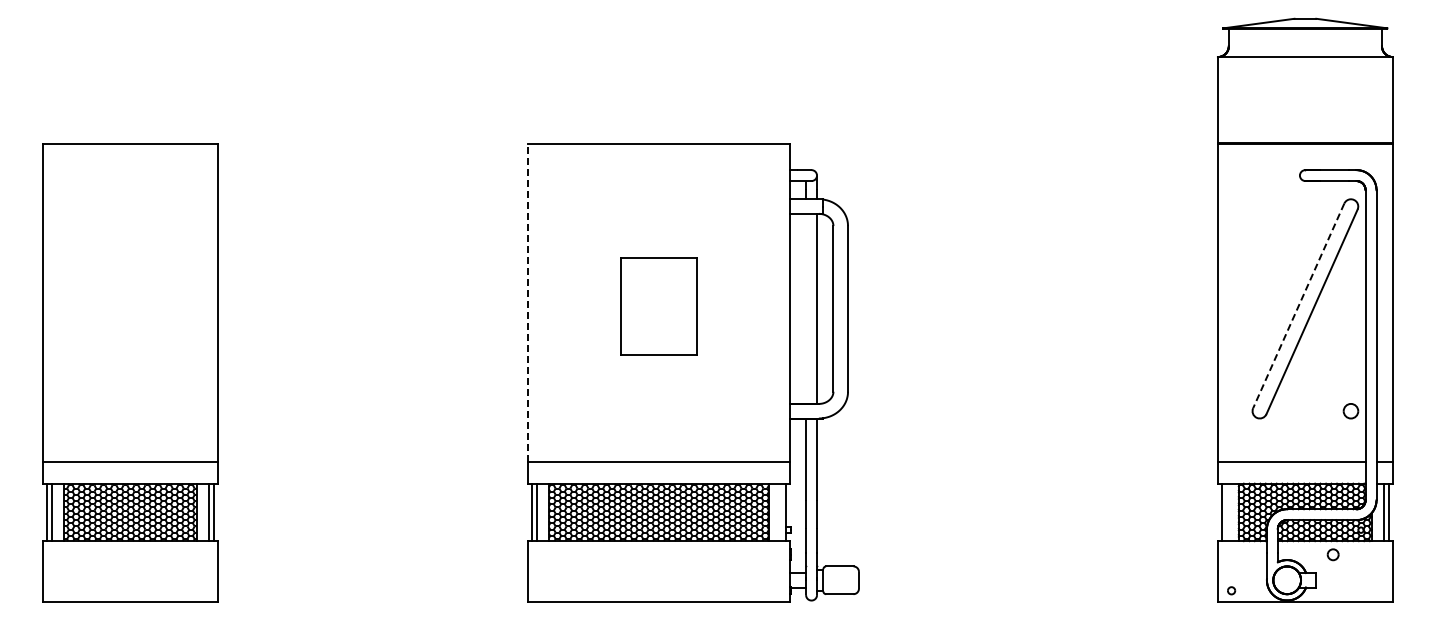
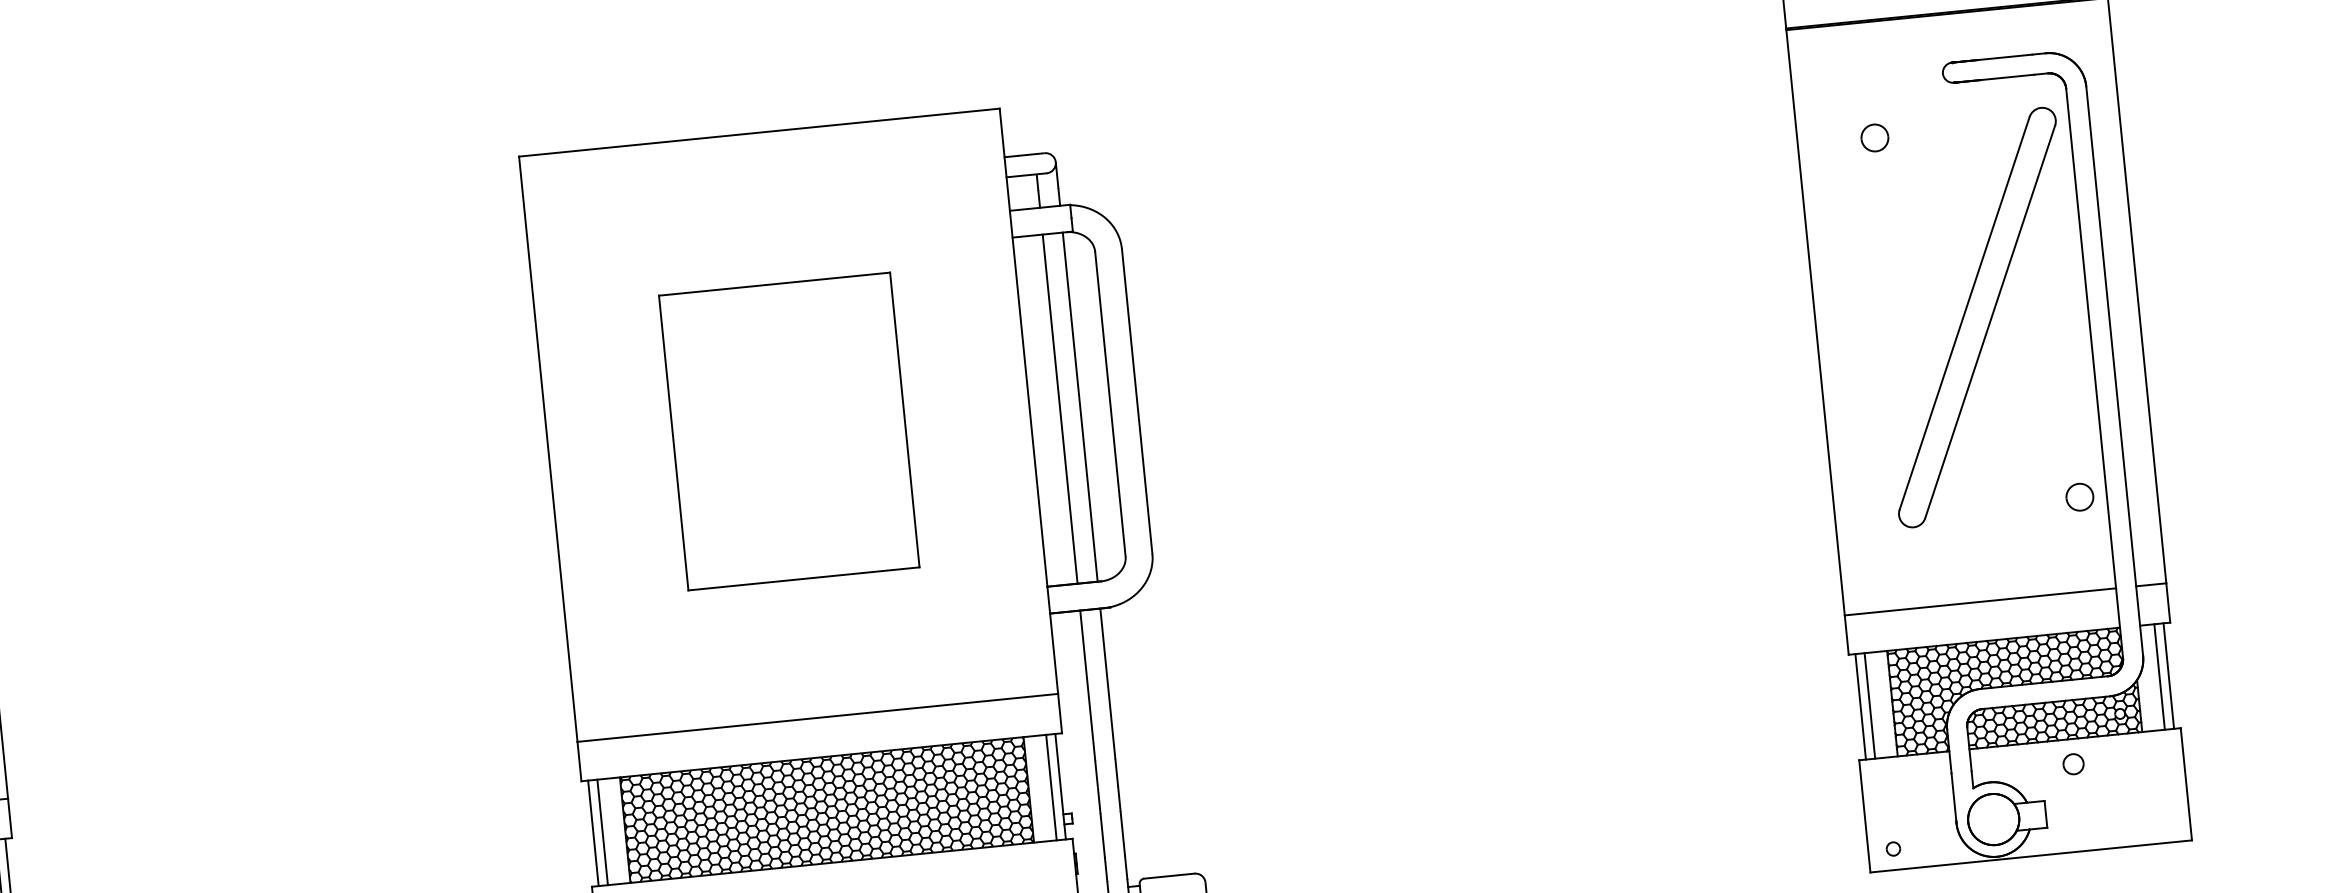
part: (1259, 206) -> (1874, 137), added
line: (528, 302) -> (549, 448), dashed -> solid
part: (658, 306) -> (788, 431), size x1.67
line: (1298, 306) -> (1964, 314), dashed -> solid
line: (806, 308) -> (1060, 408), added
line: (781, 512) -> (1052, 787), added
line: (1226, 512) -> (1869, 706), added

